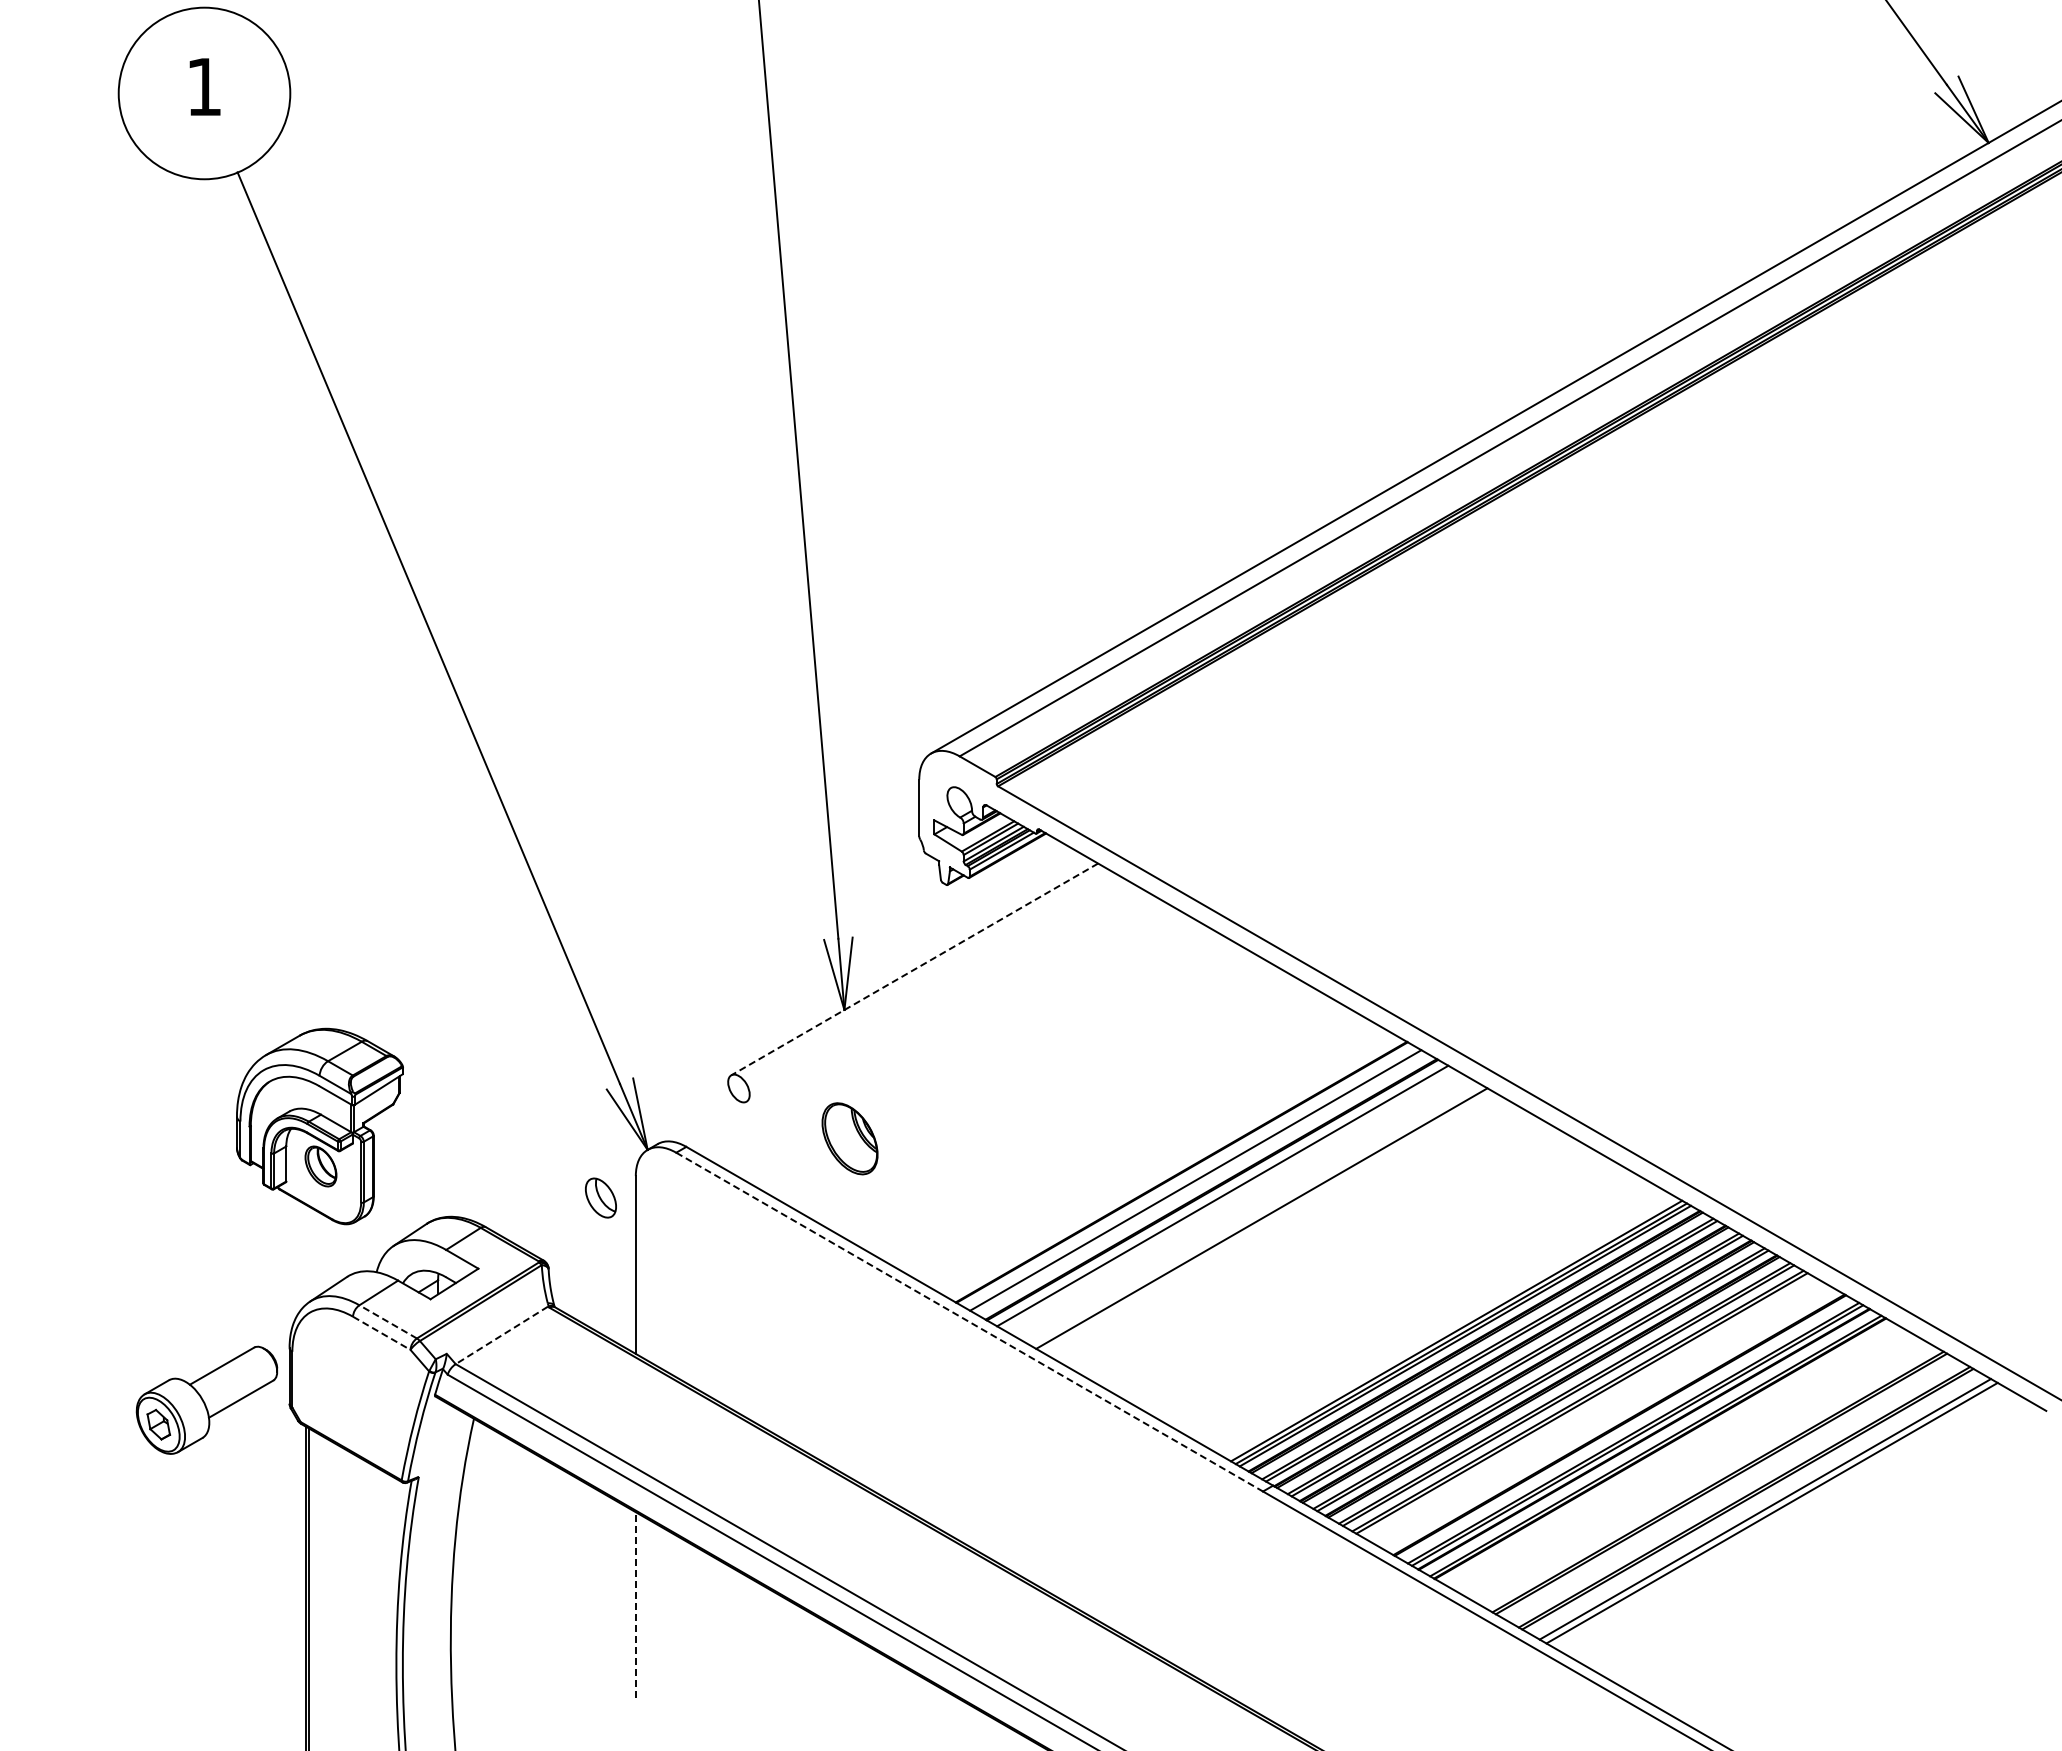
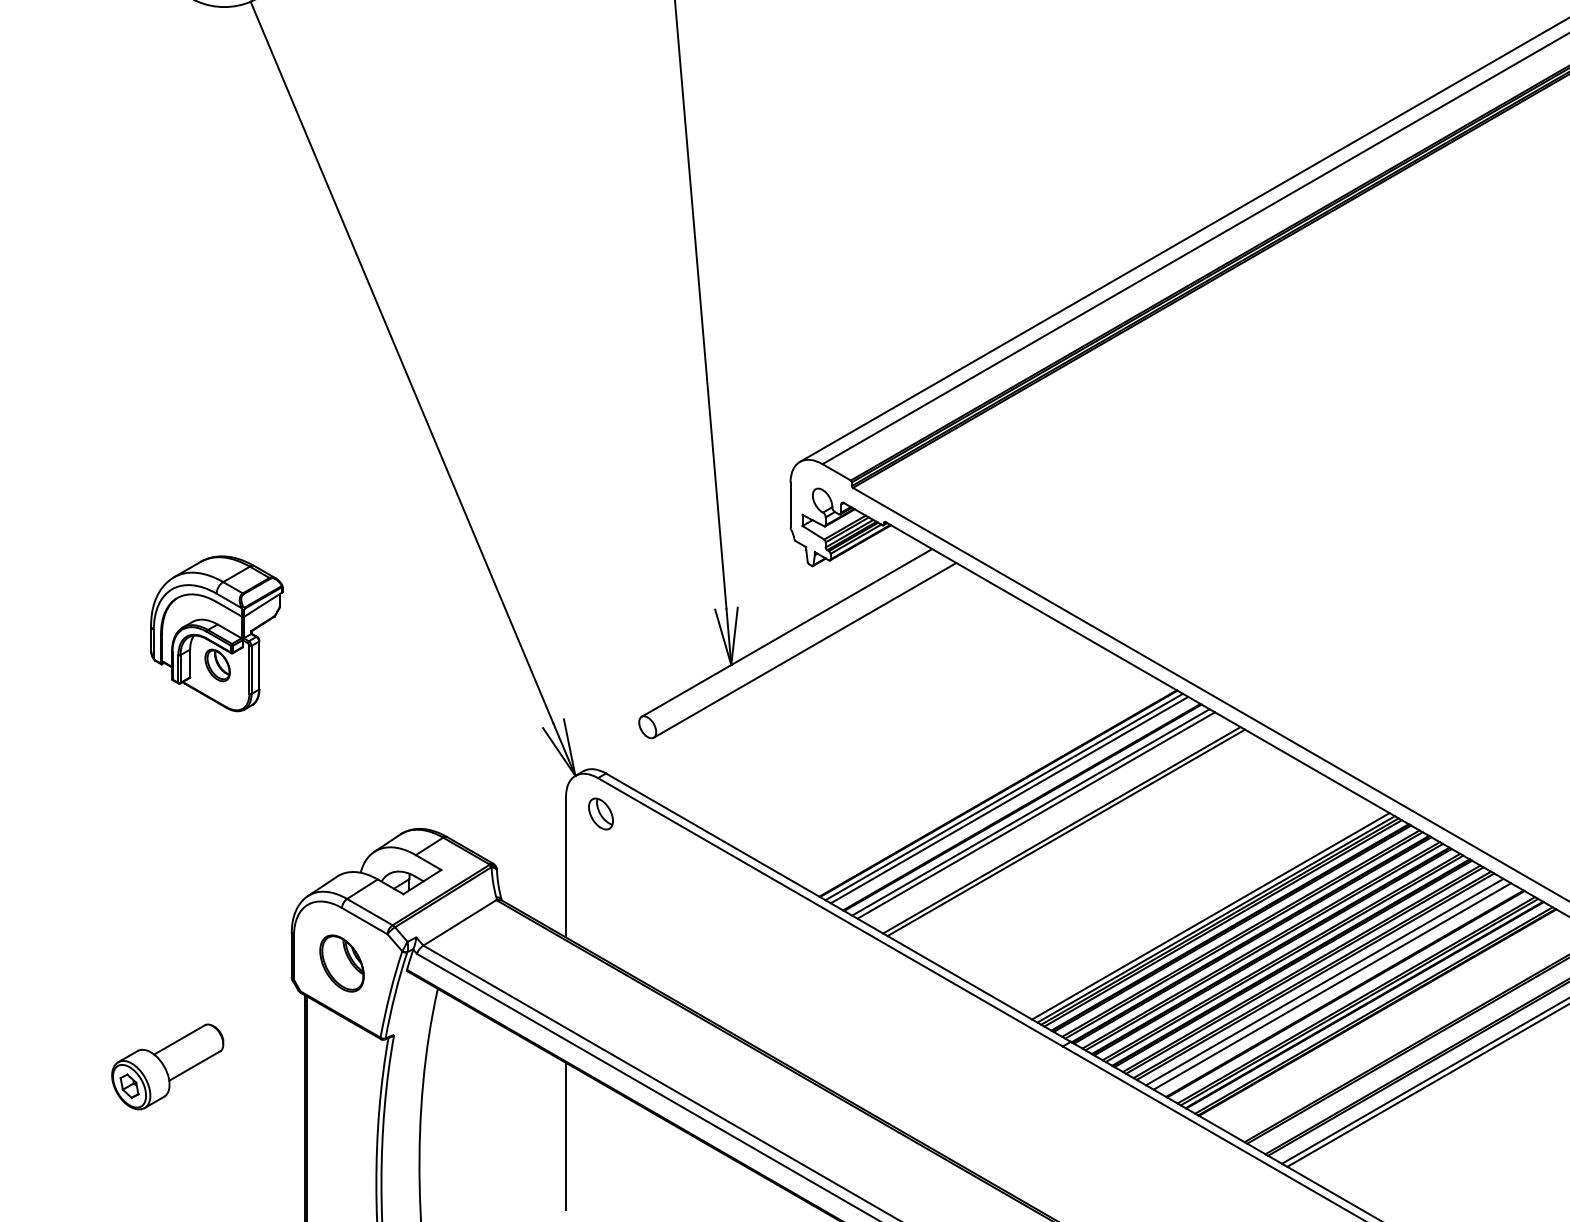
line: (914, 969) -> (786, 632), dashed -> solid
line: (937, 991) -> (804, 650), added
part: (319, 1126) -> (216, 633), moved
part: (849, 1138) -> (341, 963), moved
line: (1188, 1176) -> (1003, 796), added
part: (600, 1197) -> (600, 813), moved
line: (1229, 1199) -> (1036, 815), added
line: (1267, 1221) -> (1066, 832), added
line: (387, 1321) -> (369, 911), dashed -> solid
line: (969, 1322) -> (830, 912), dashed -> solid
line: (1449, 1326) -> (1210, 915), added
line: (382, 1333) -> (365, 921), dashed -> solid
line: (501, 1335) -> (459, 922), dashed -> solid
part: (206, 1399) -> (167, 1066), moved
line: (1593, 1409) -> (1324, 981), added
line: (1602, 1415) -> (1331, 986), added
line: (635, 1604) -> (565, 1135), dashed -> solid

